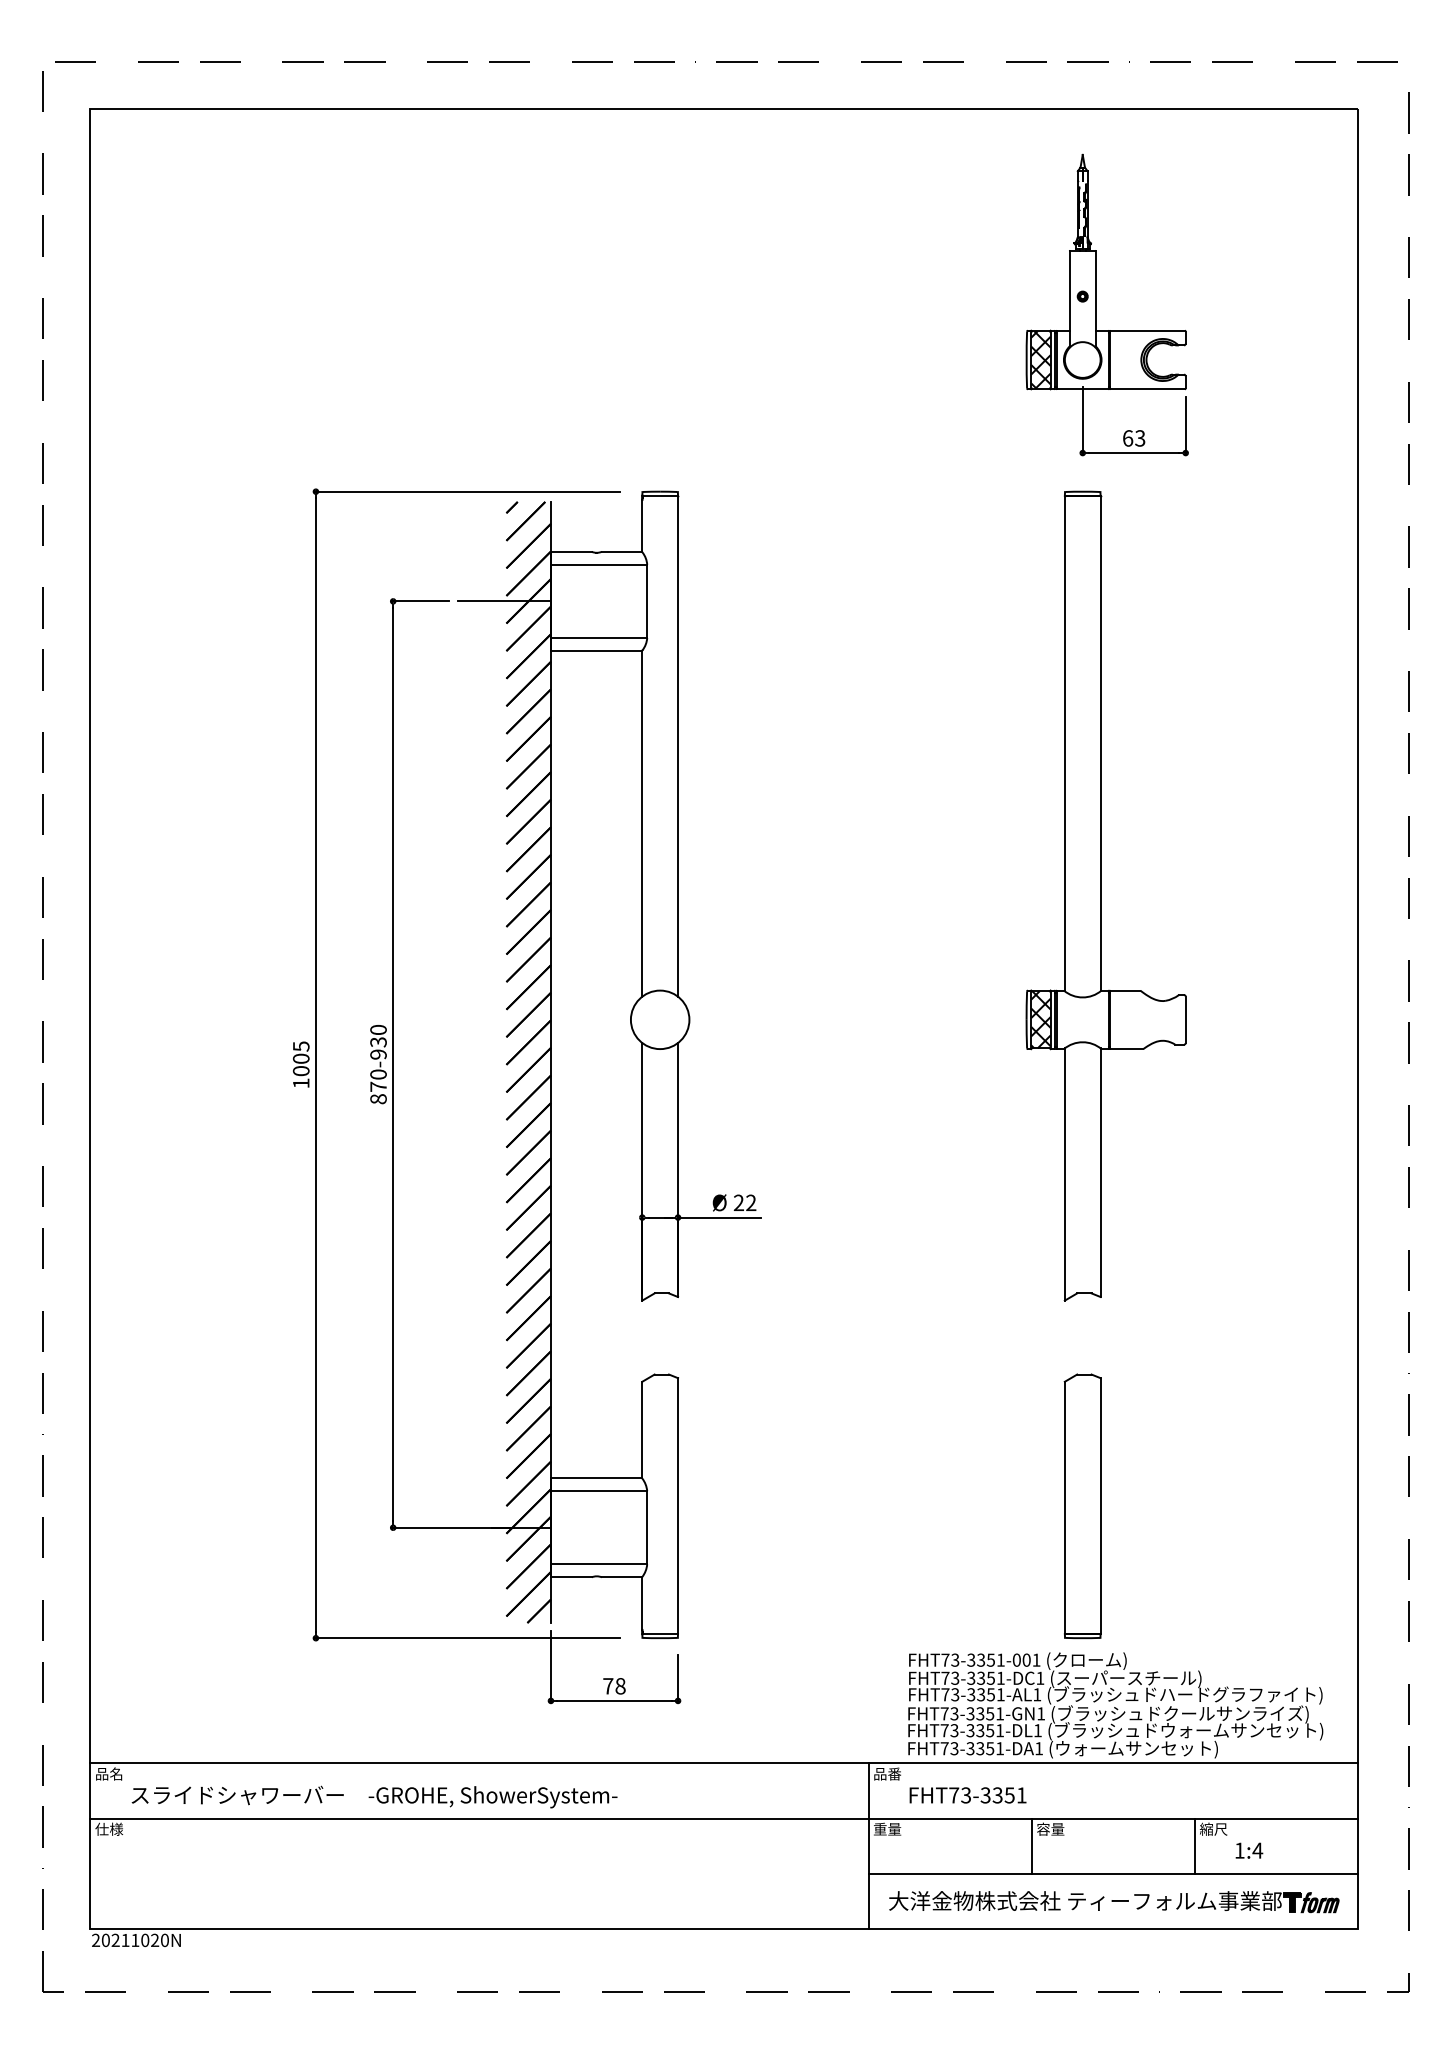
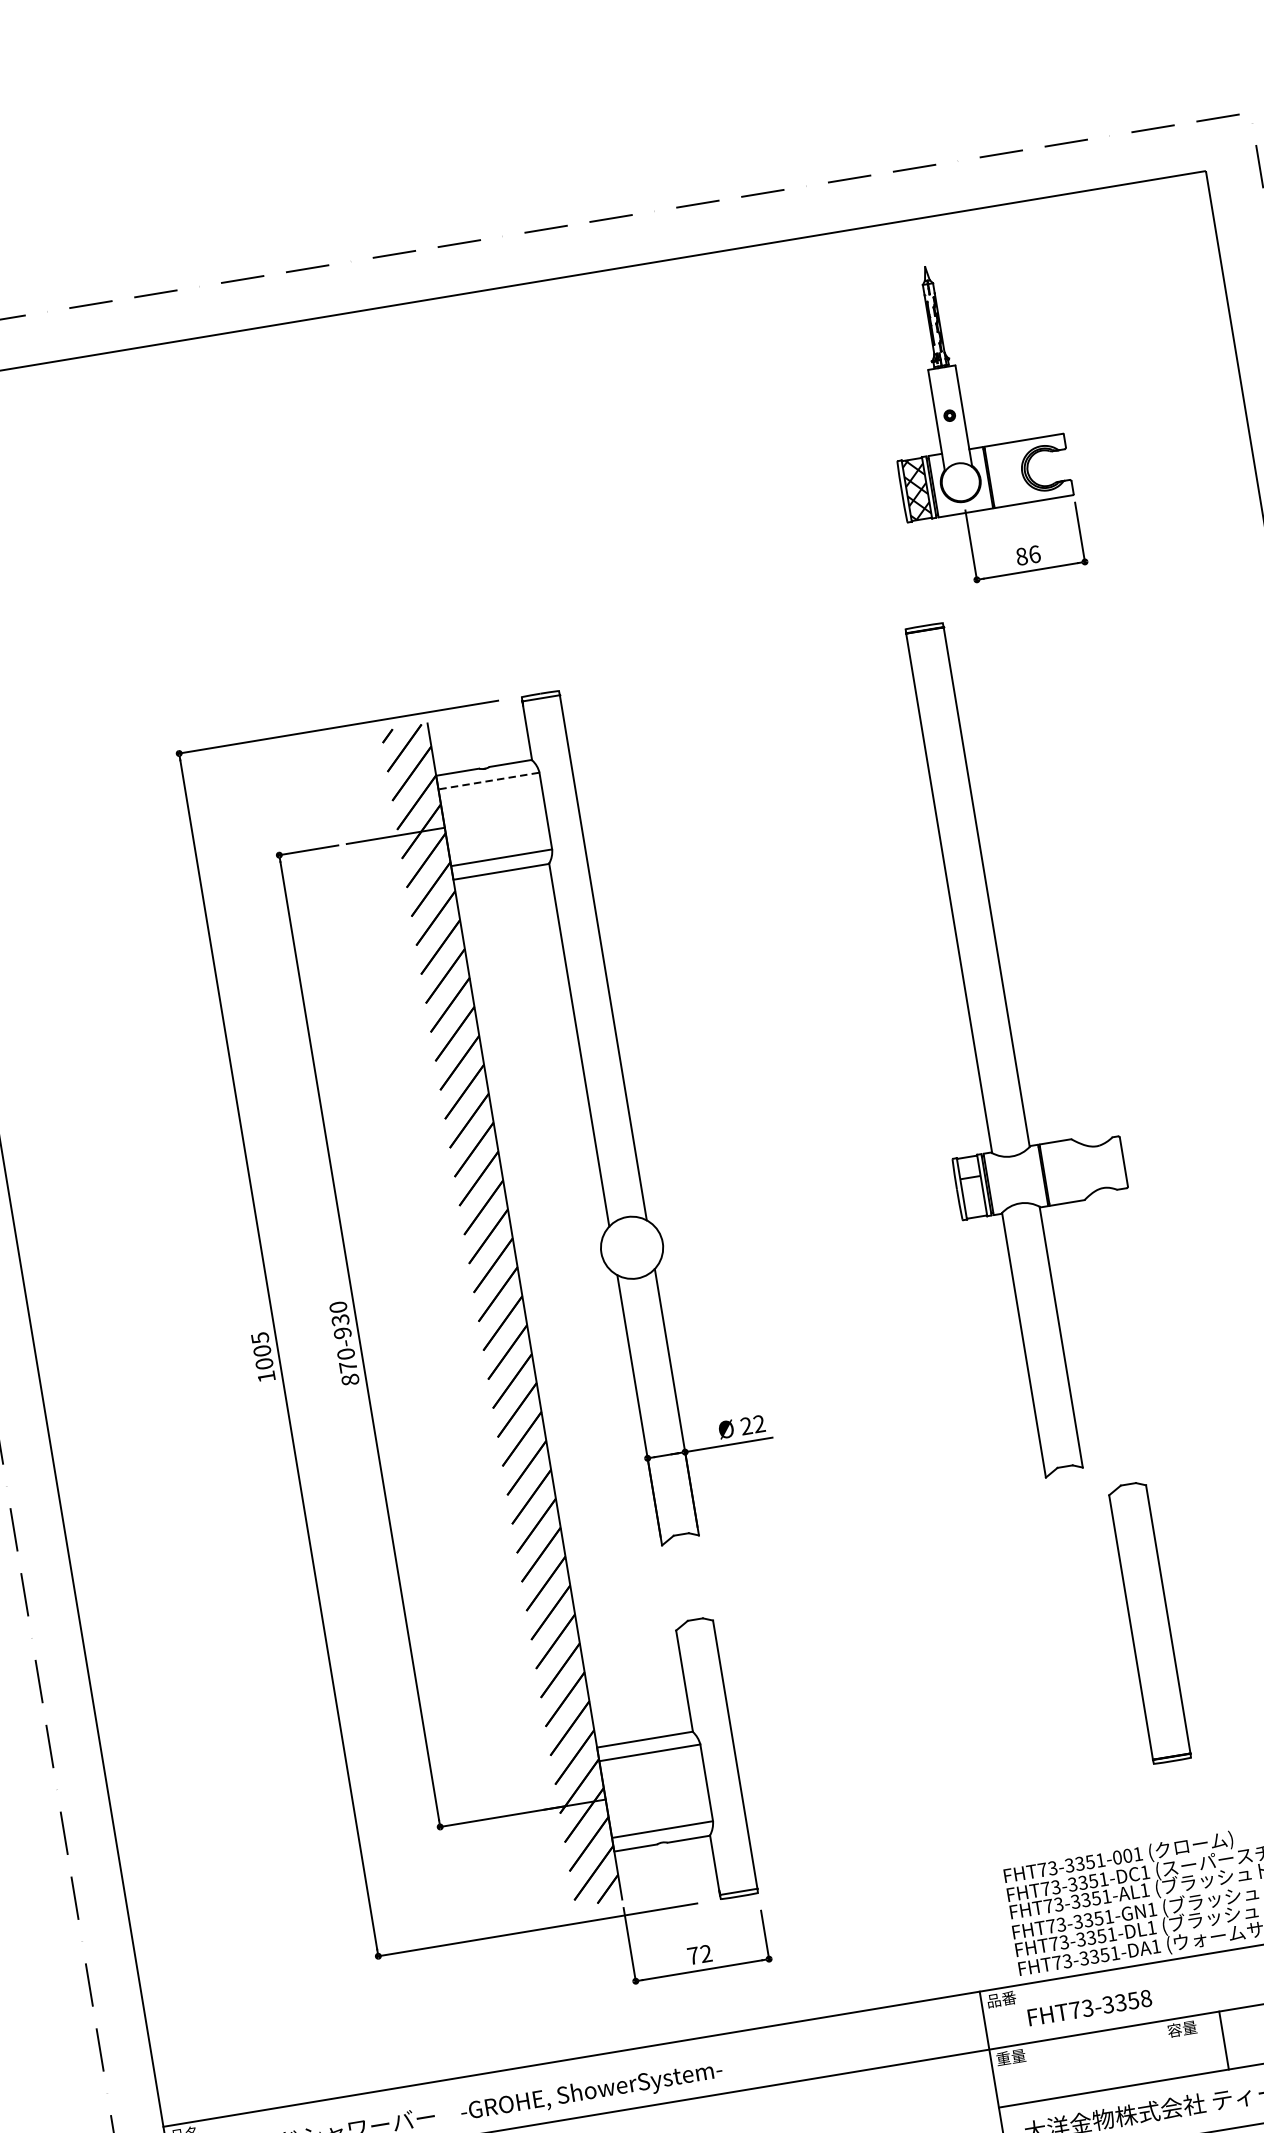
text: (1134, 438) -> (1028, 555), 63 -> 86
line: (599, 564) -> (489, 780), solid -> dashed
part: (1105, 895) -> (1018, 1045), moved
part: (1082, 1506) -> (1149, 1623), moved
text: (620, 1686) -> (706, 1954), 78 -> 72
text: (1021, 1795) -> (1145, 1998), FHT73-3351 -> FHT73-3358
line: (1031, 1845) -> (1223, 2039), moved

